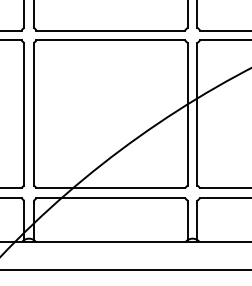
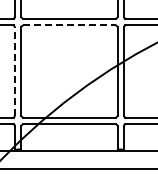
line: (110, 40) -> (69, 25), solid -> dashed
line: (24, 114) -> (15, 71), solid -> dashed

